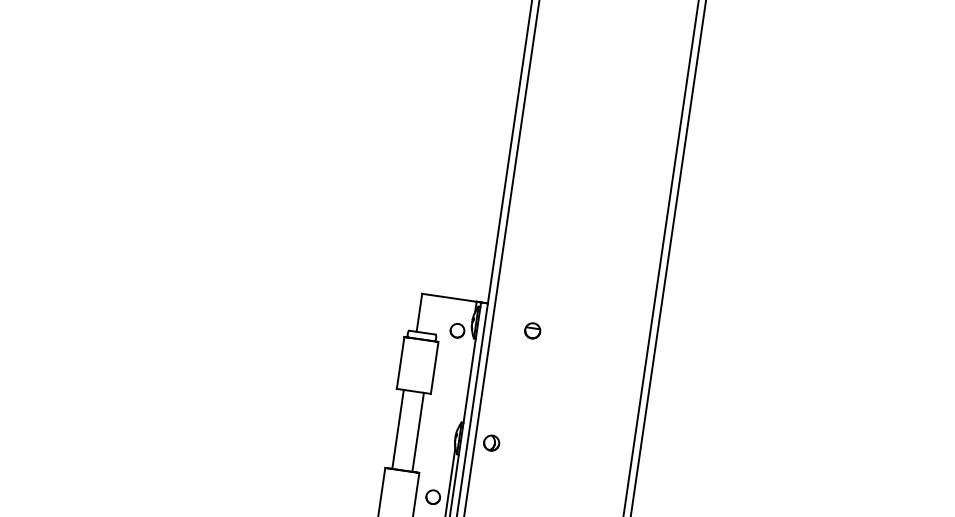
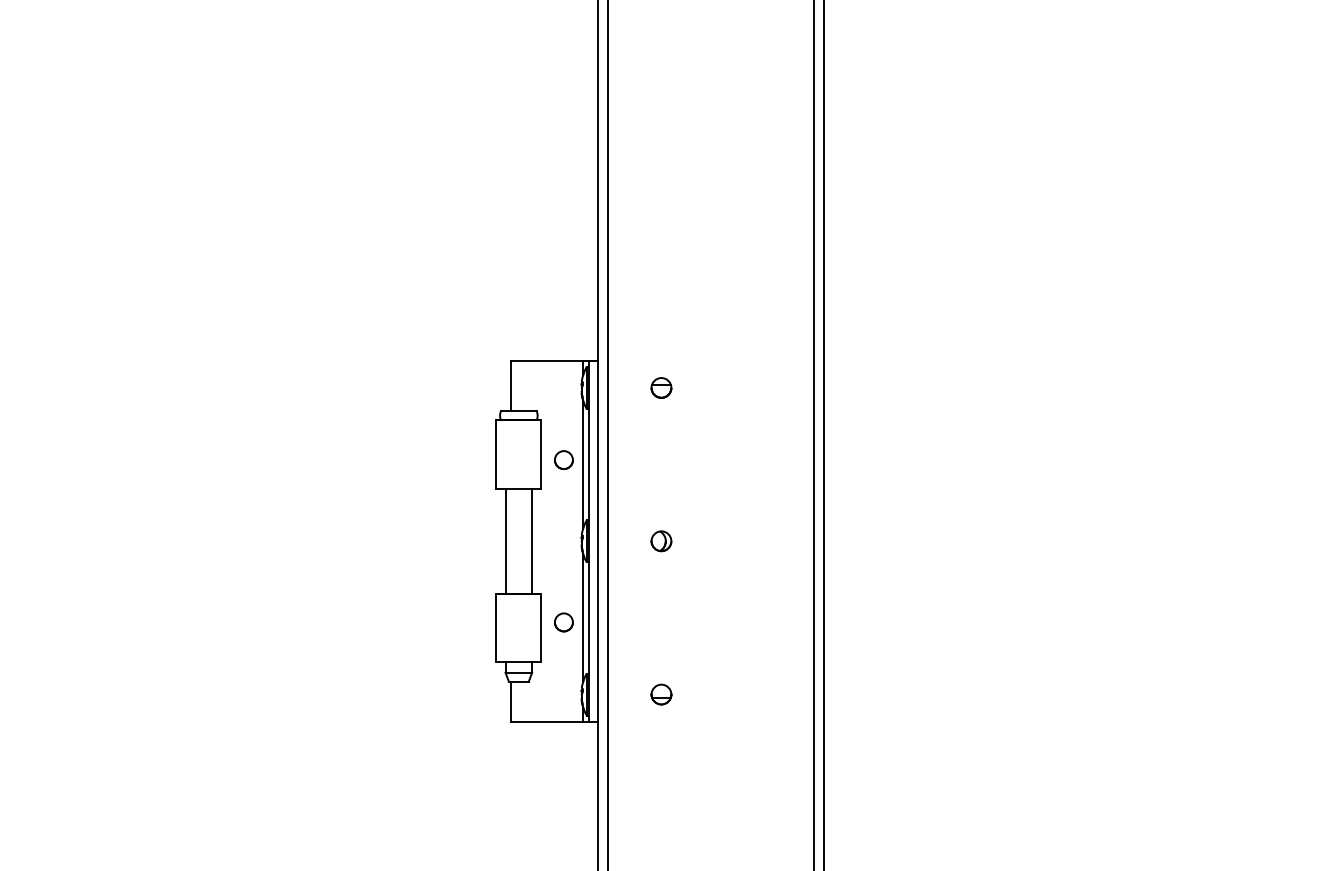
circle: (457, 330) -> (563, 459), moved
line: (465, 380) -> (583, 464), added
part: (491, 443) -> (661, 541), moved

